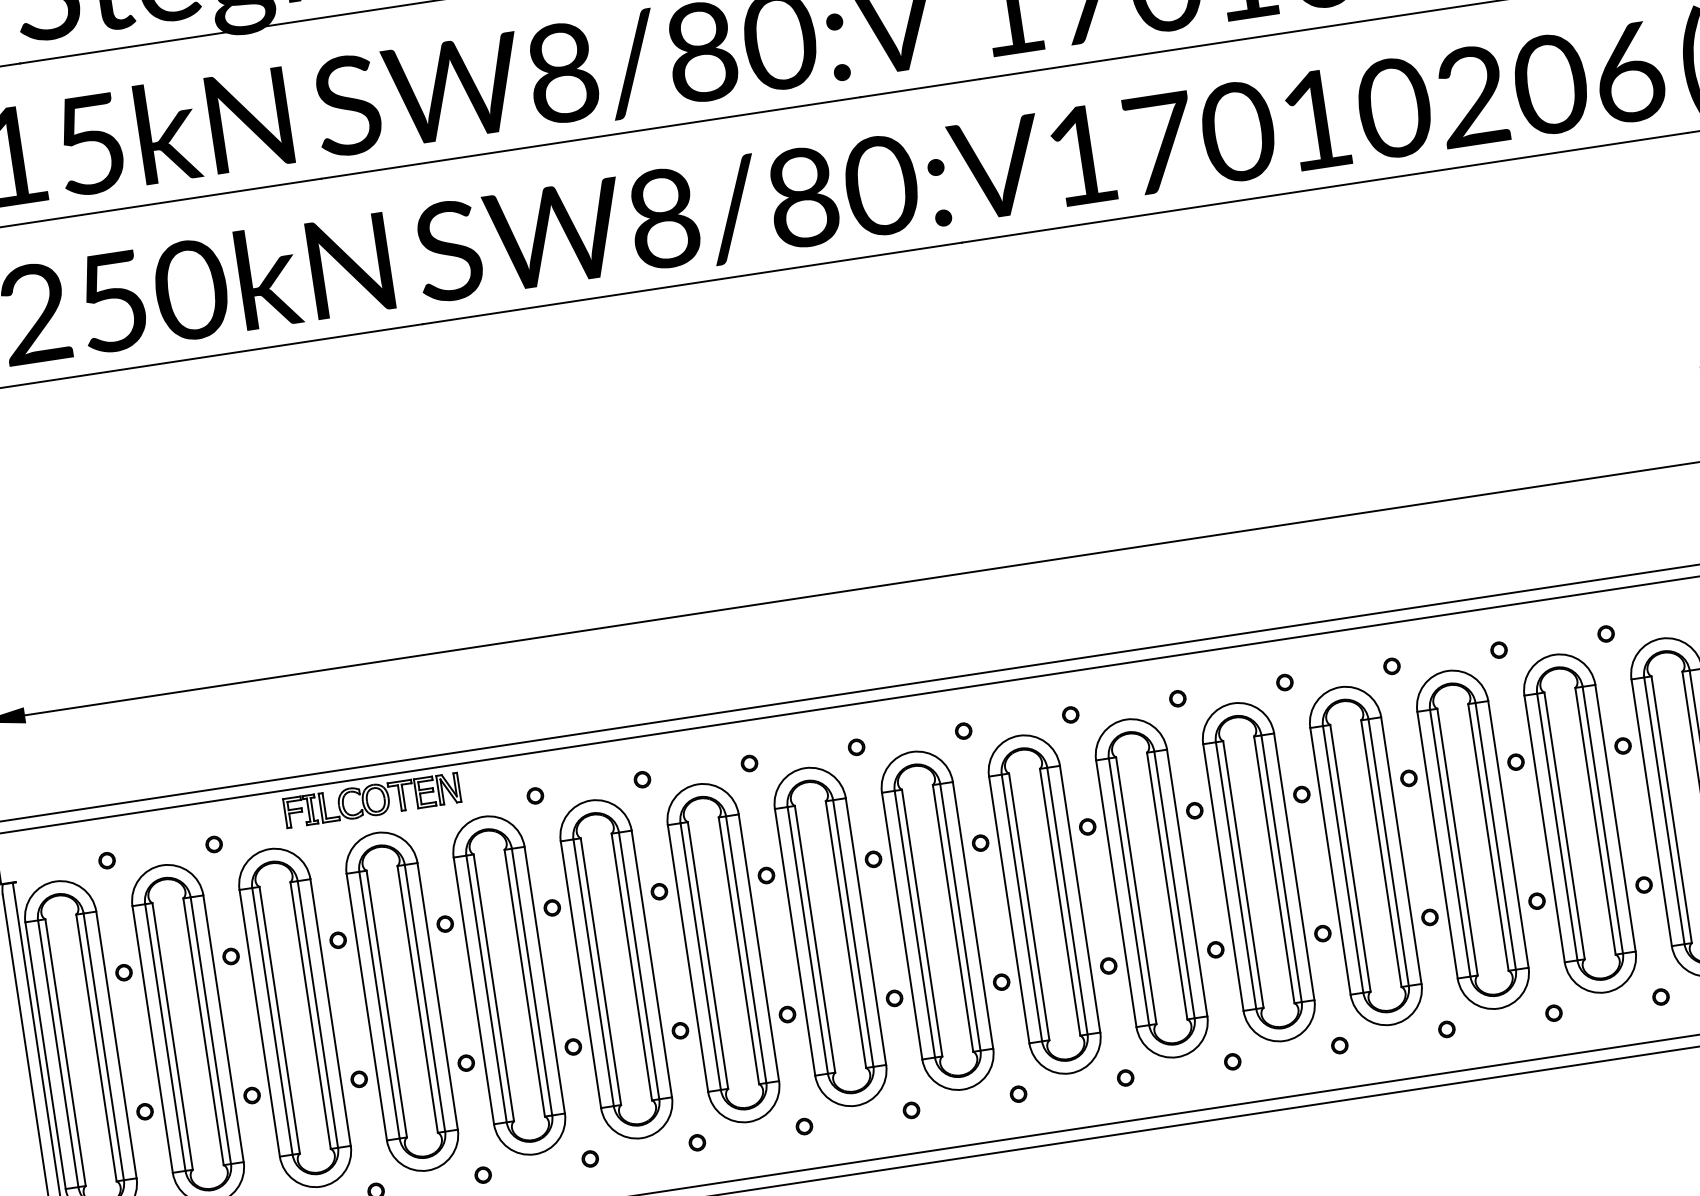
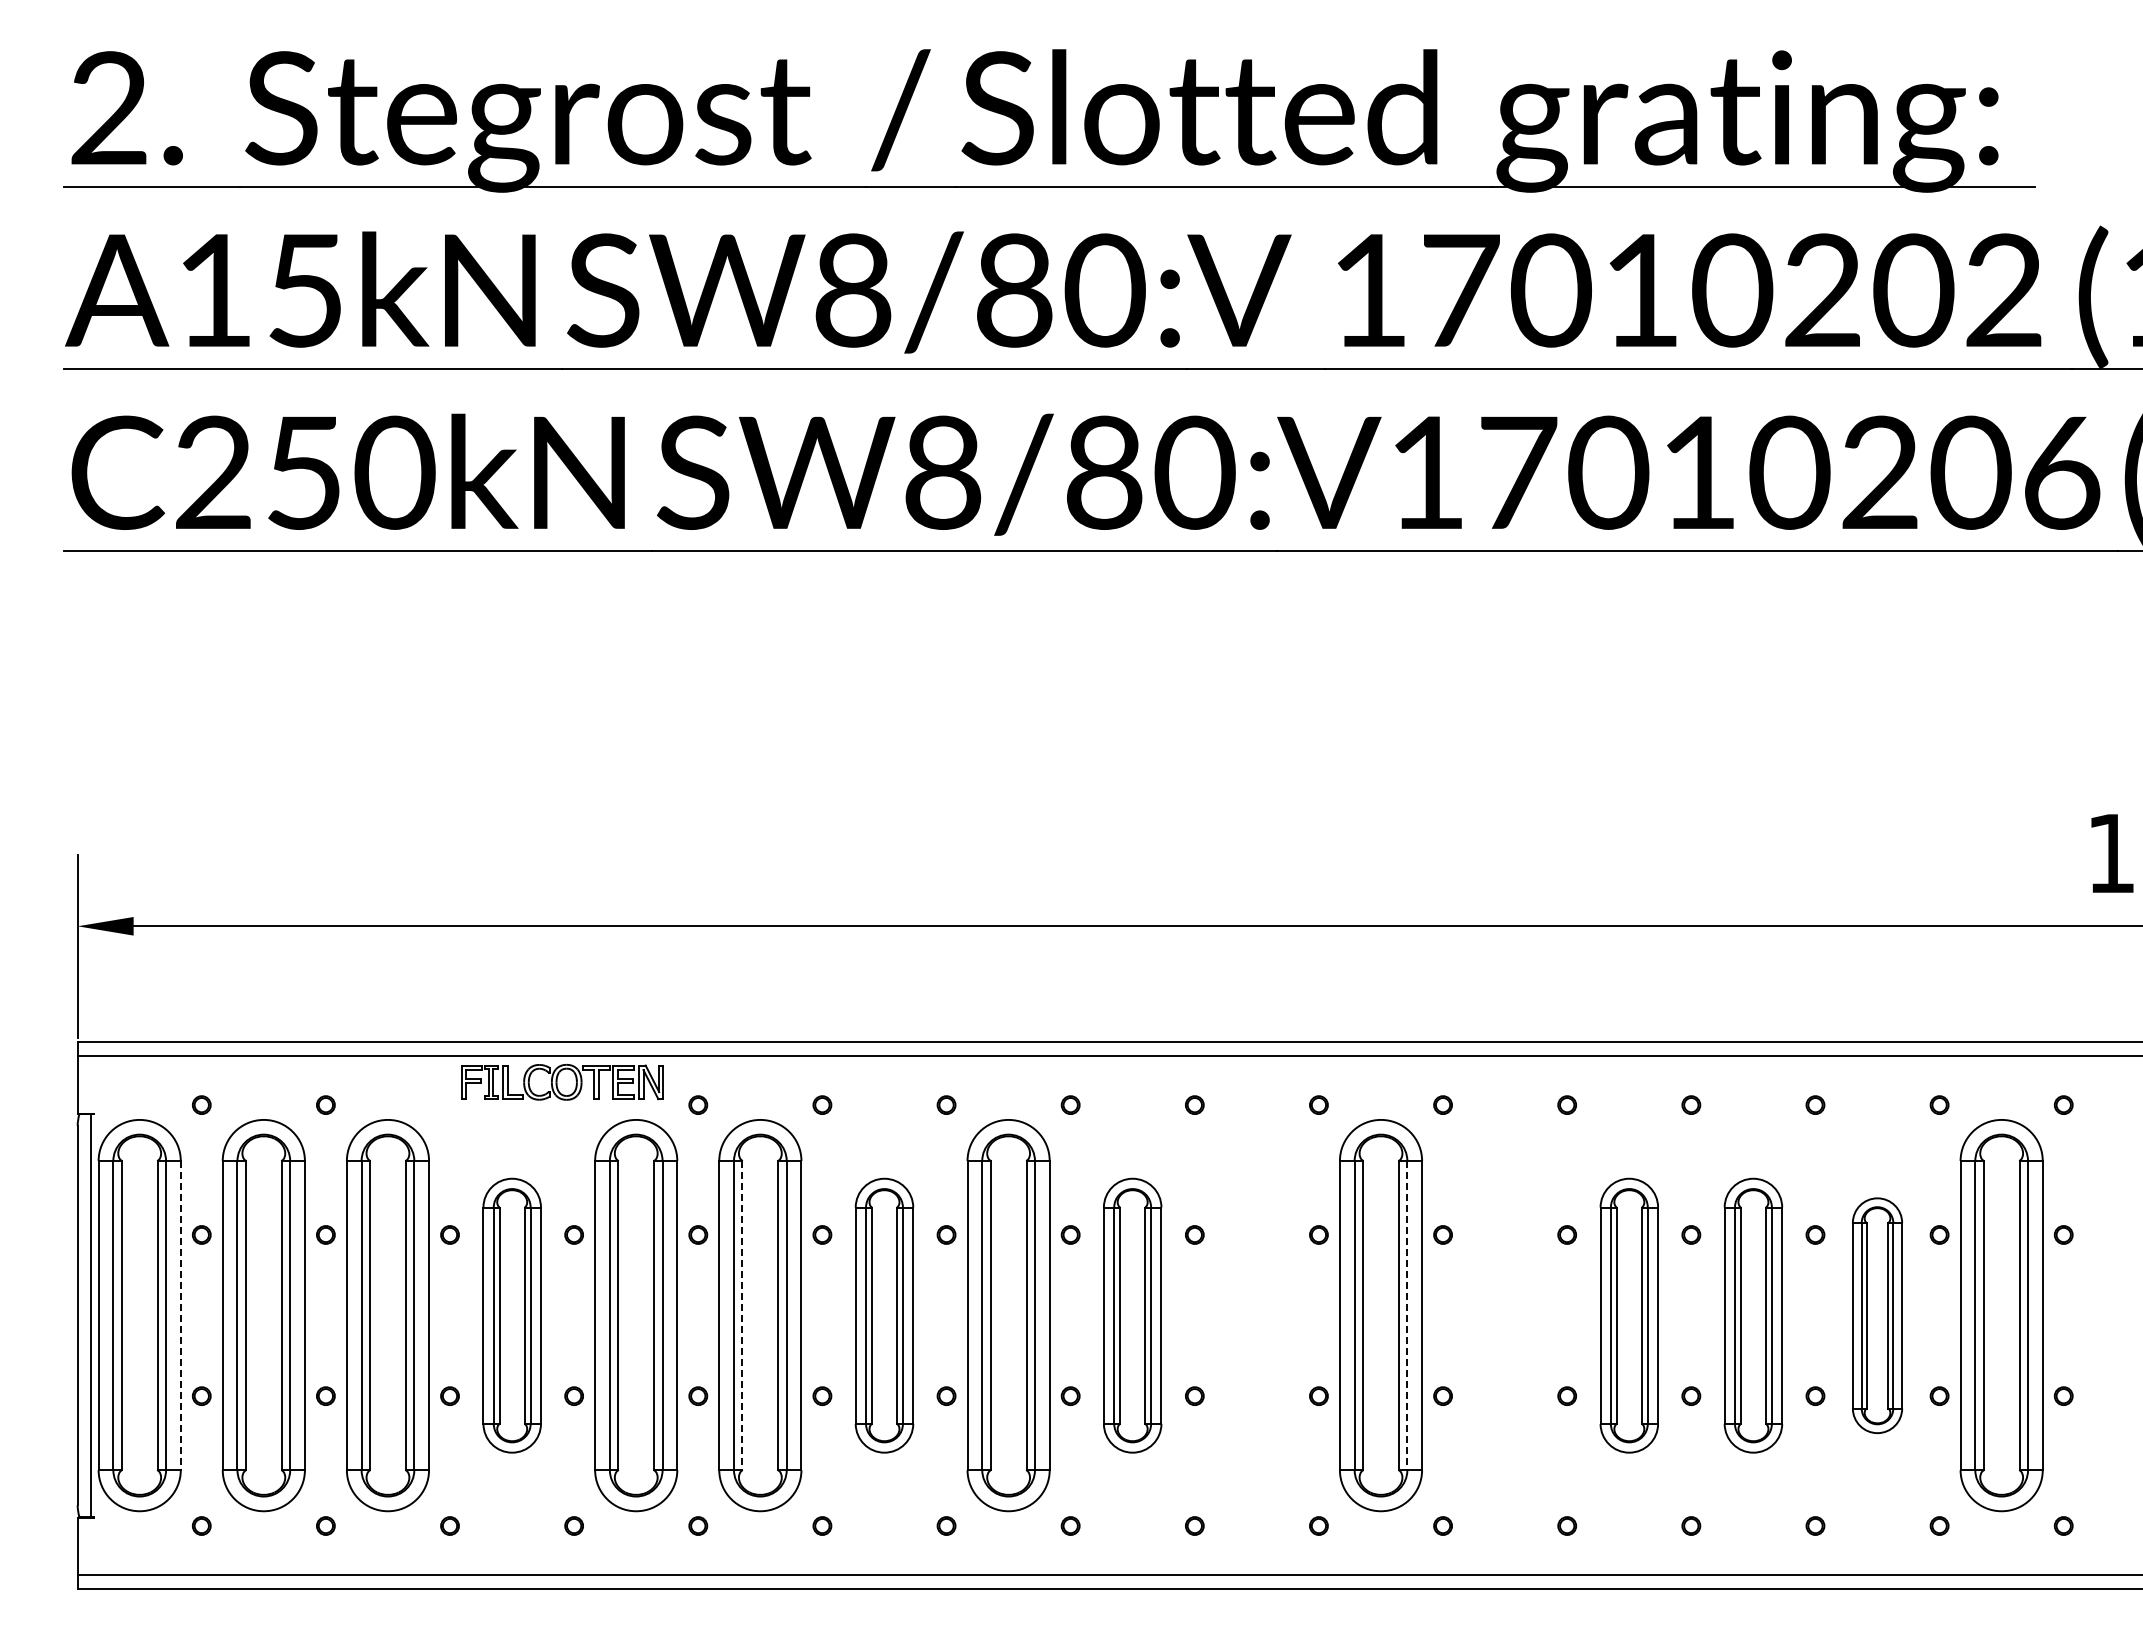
part: (372, 800) -> (562, 1082), moved
part: (1580, 823) -> (1877, 1315), size x0.6
part: (1473, 839) -> (1753, 1315), size x0.7
part: (1366, 855) -> (1629, 1315), size x0.7
part: (1259, 872) -> (1505, 1315), removed
line: (1174, 884) -> (1407, 1315), solid -> dashed
part: (1044, 904) -> (1256, 1315), removed
part: (937, 920) -> (1132, 1315), size x0.7
part: (723, 953) -> (884, 1315), size x0.7
line: (600, 971) -> (742, 1315), solid -> dashed
part: (402, 1001) -> (512, 1315), size x0.7
line: (116, 1044) -> (180, 1315), solid -> dashed

